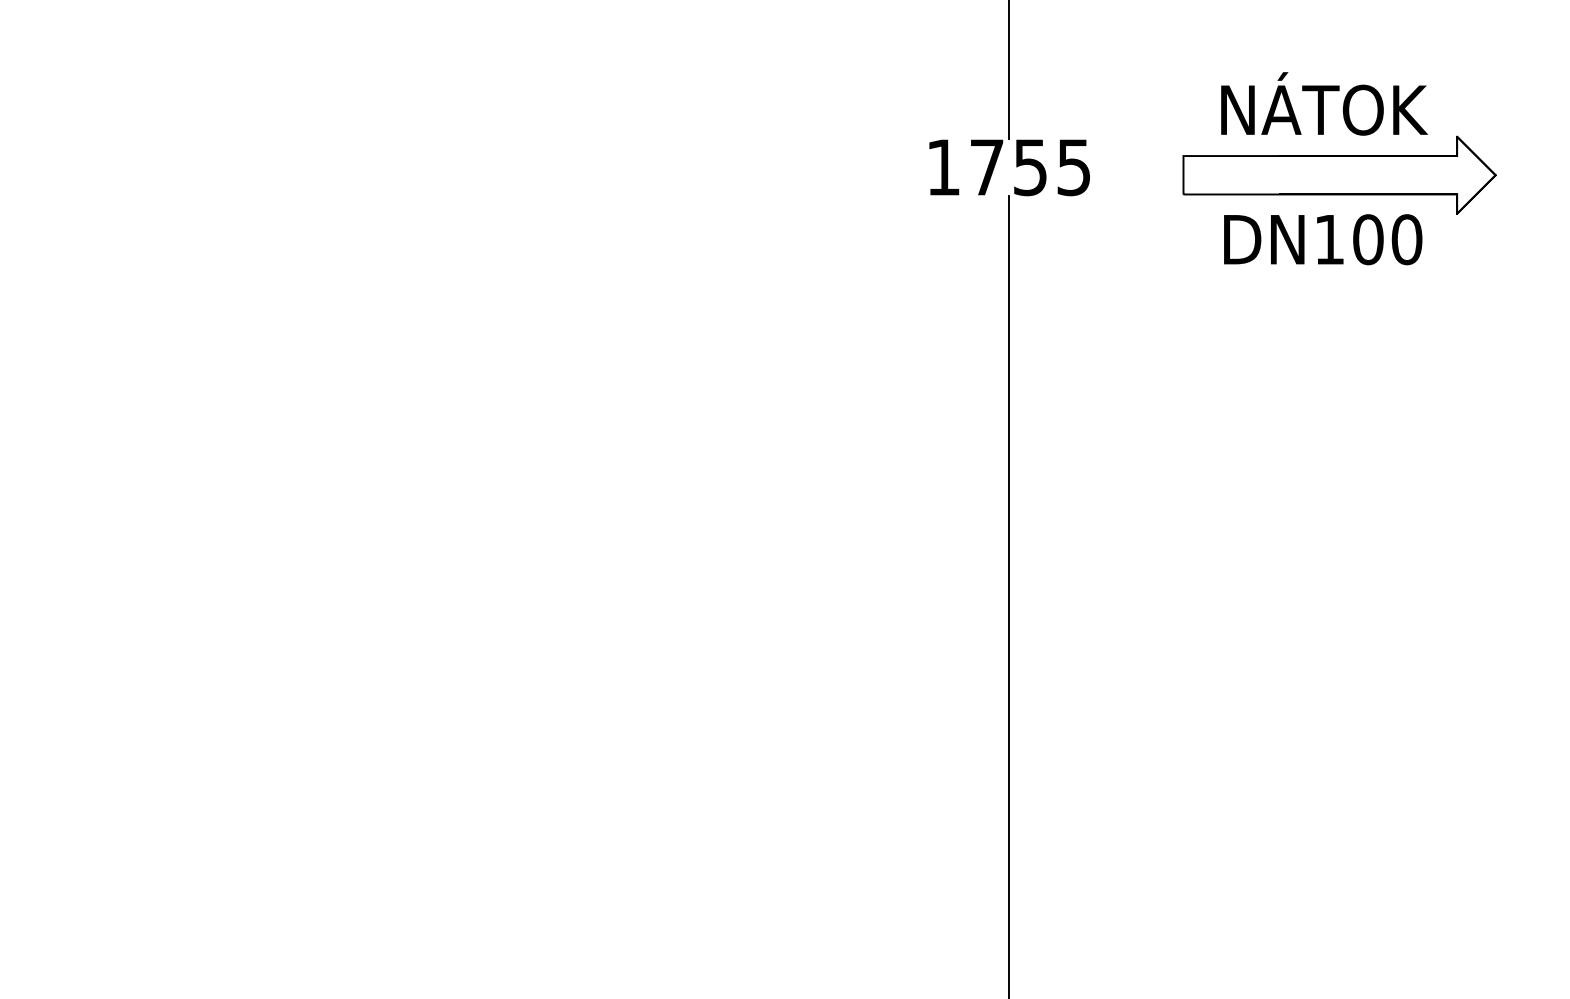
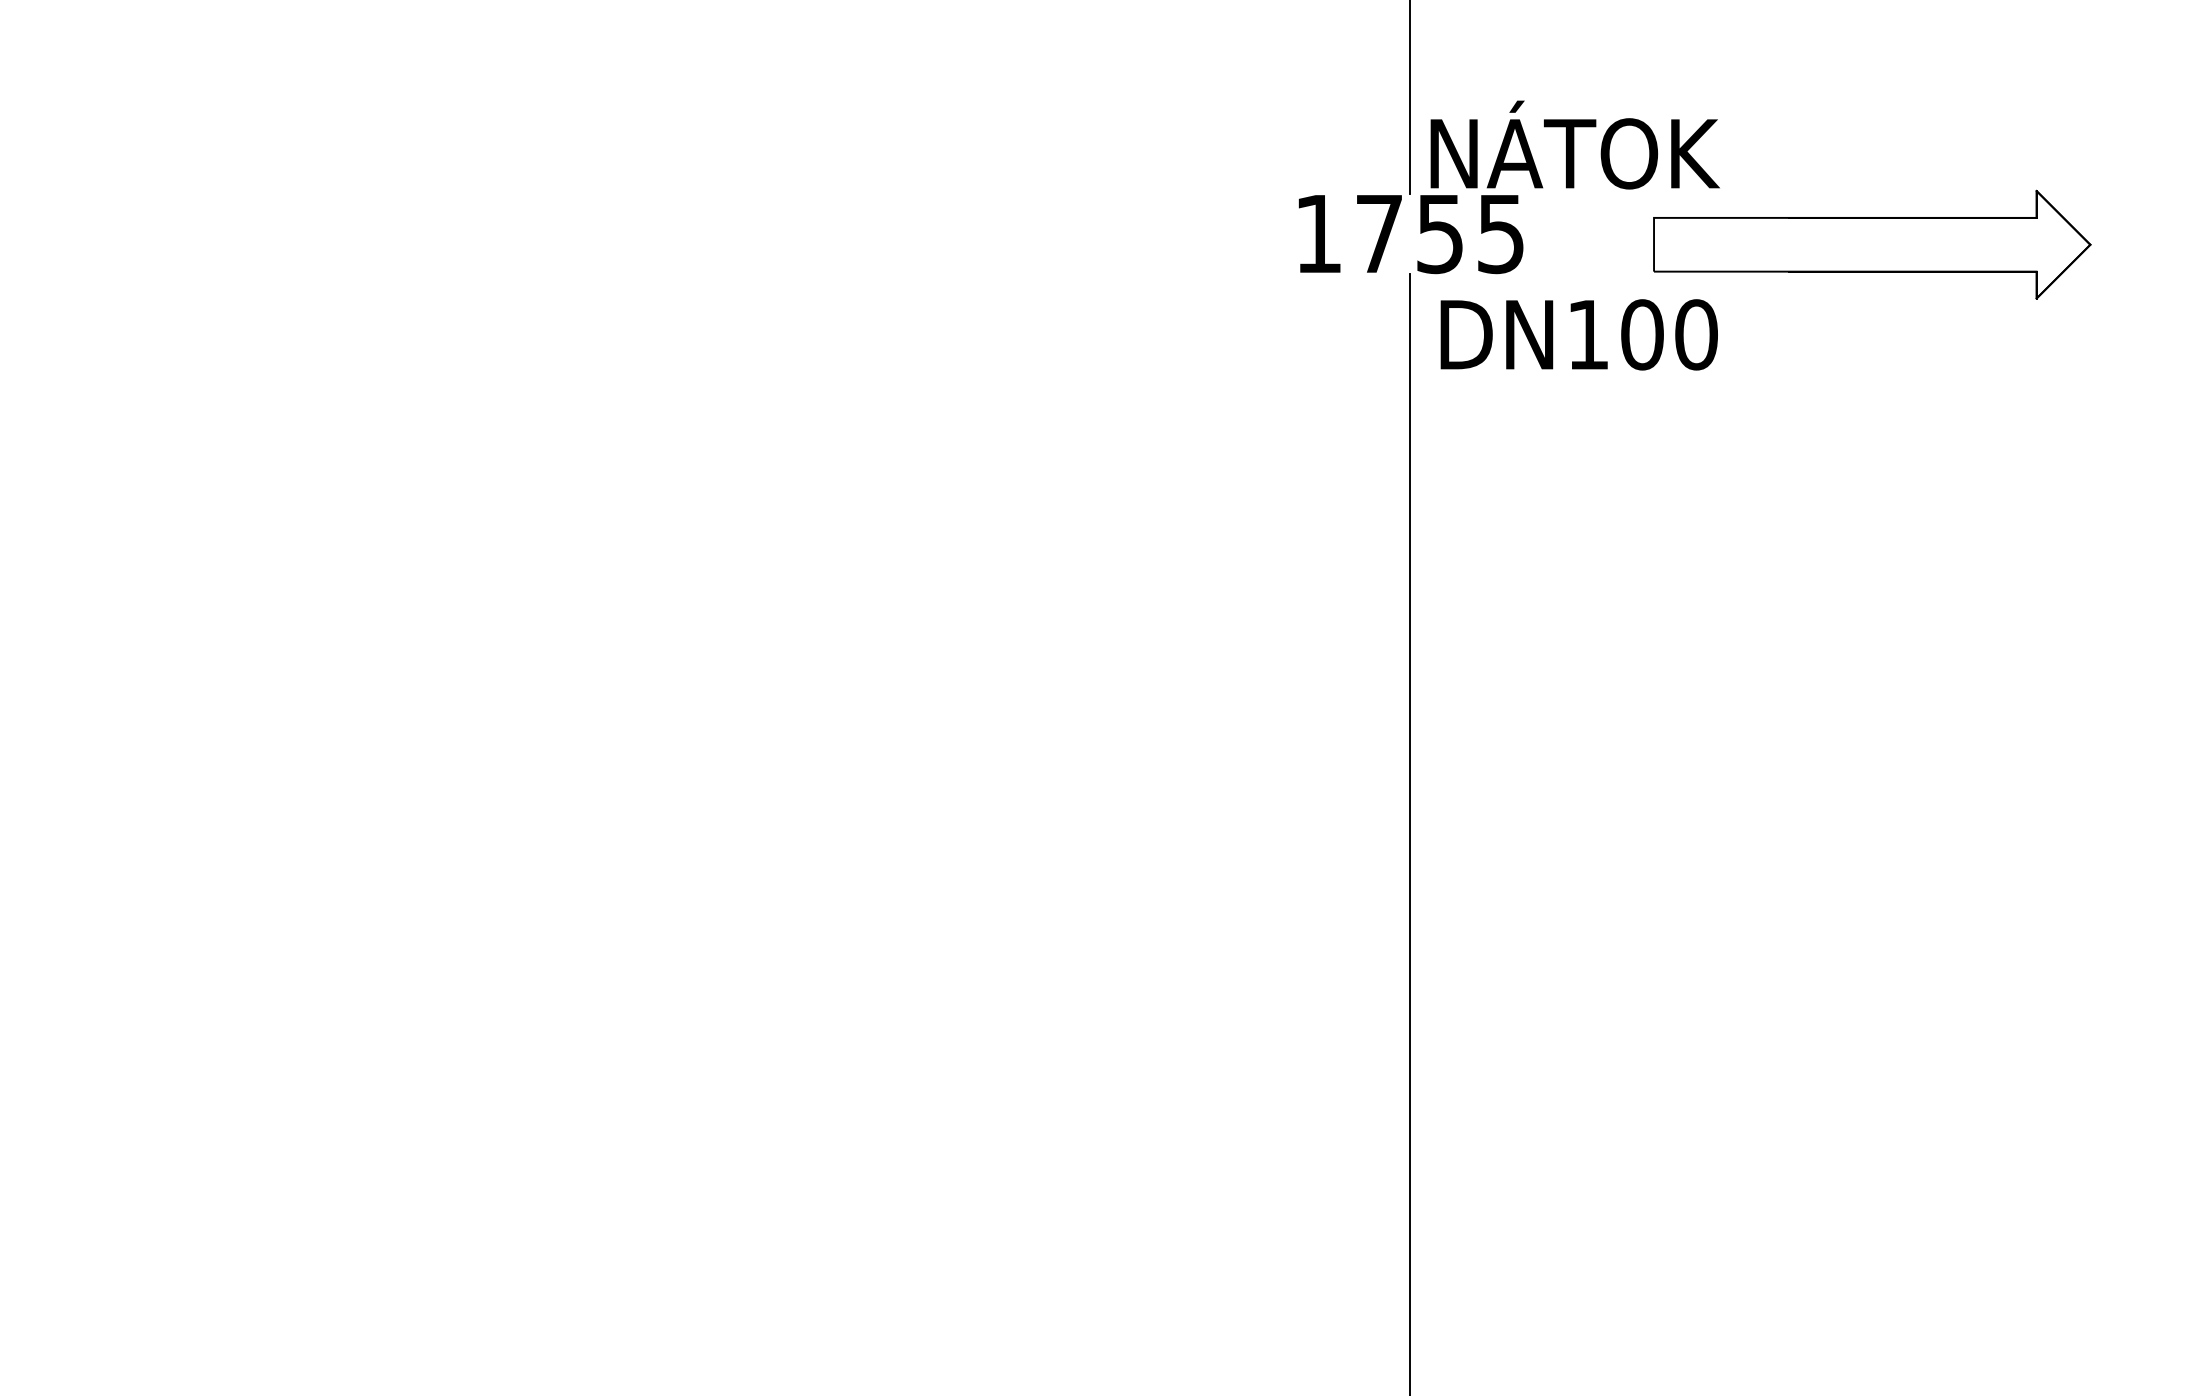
text: (1324, 103) -> (1574, 144), moved
text: (1322, 239) -> (1578, 334), moved

